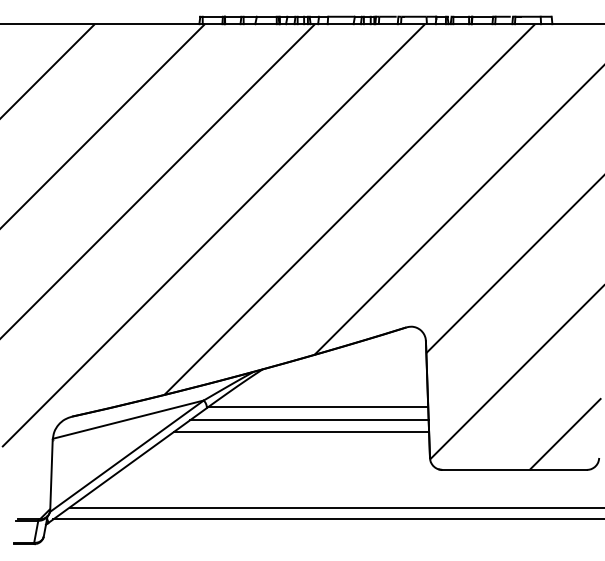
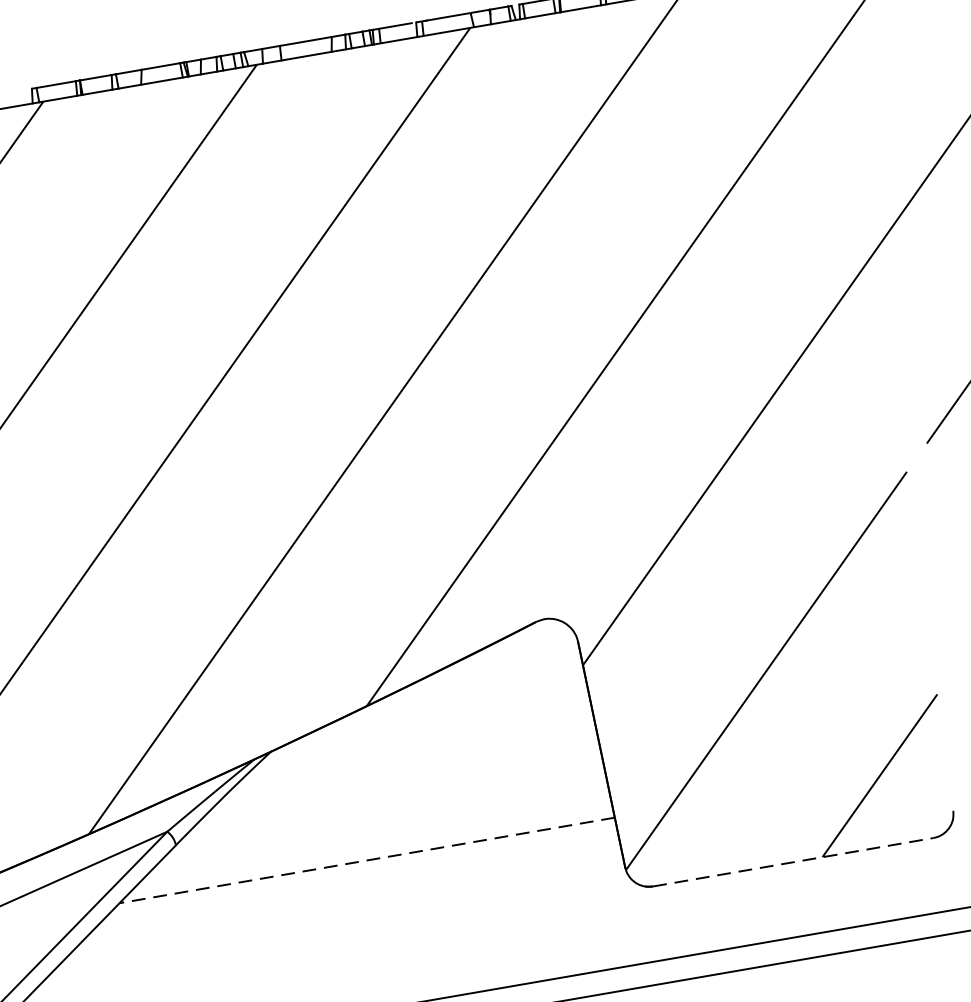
line: (318, 407) -> (392, 806), removed
line: (308, 420) -> (377, 835), removed
line: (301, 432) -> (367, 861), solid -> dashed
line: (515, 469) -> (794, 861), solid -> dashed

